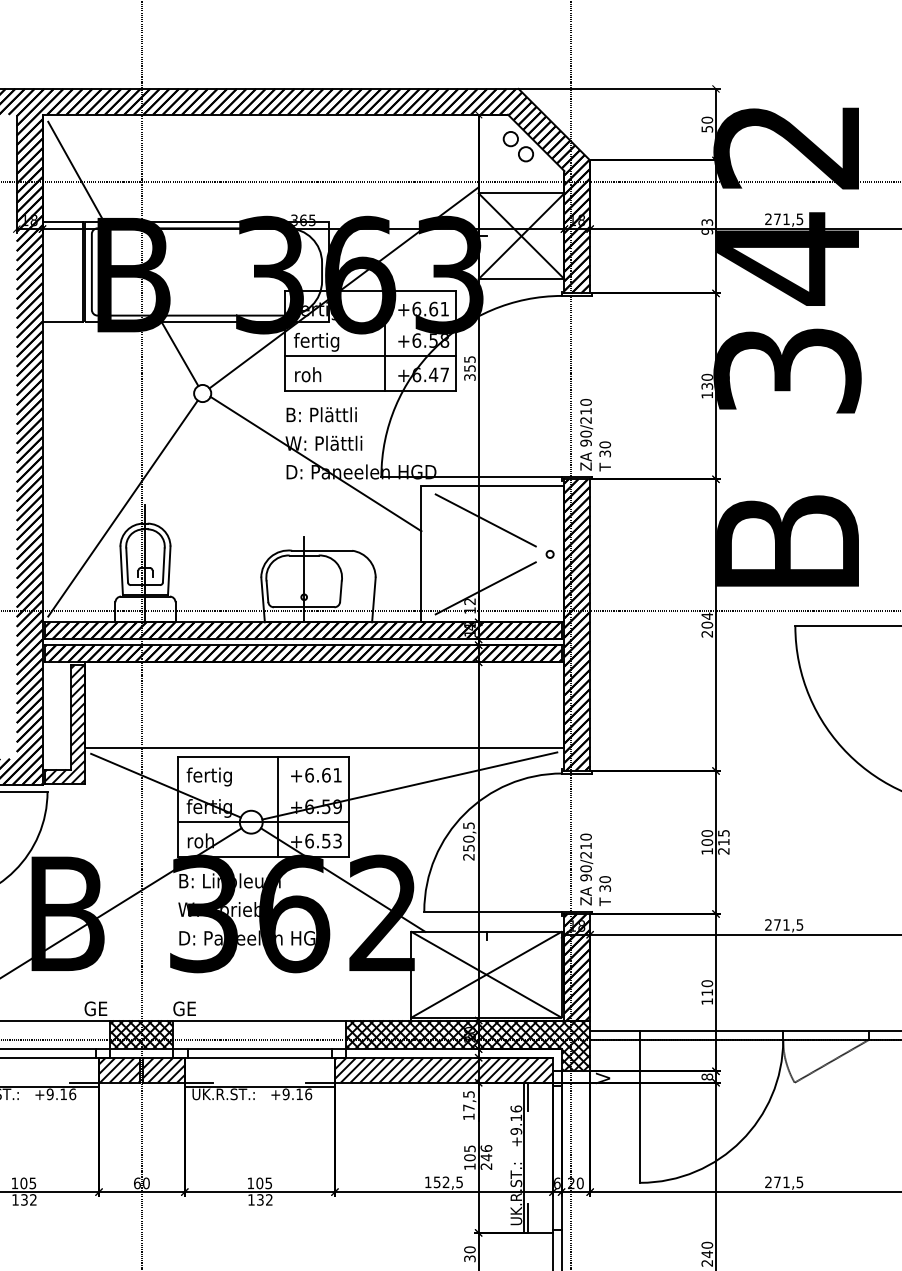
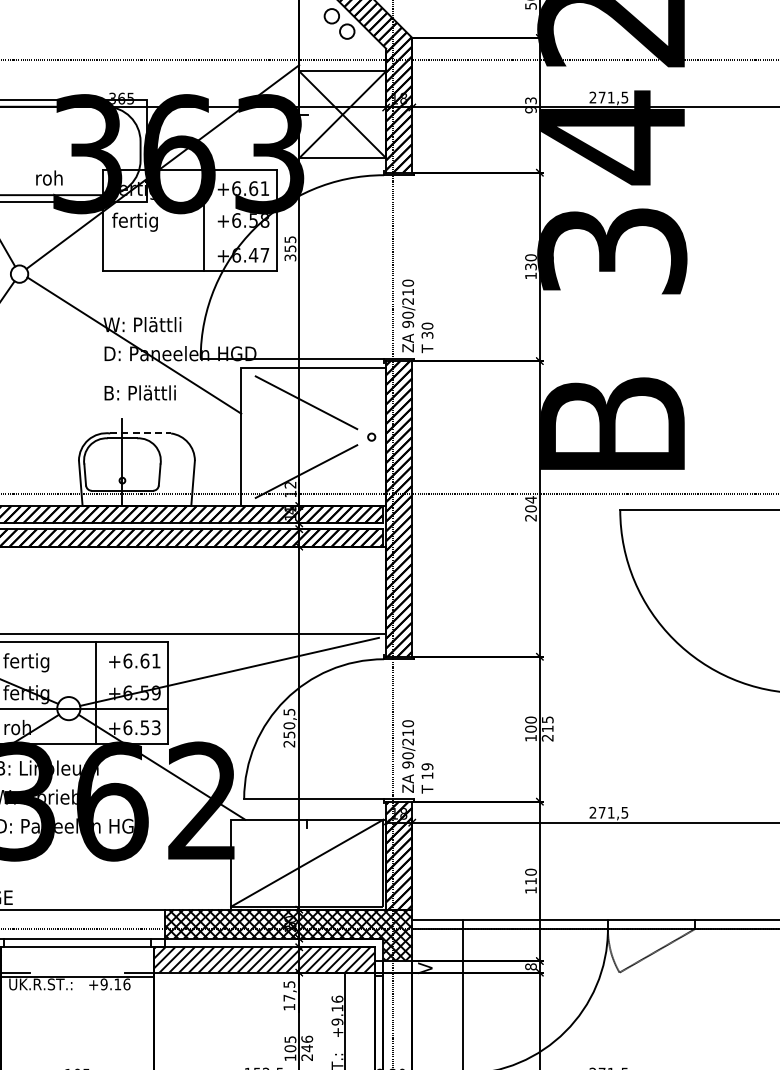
line: (370, 356) -> (189, 236), removed
text: (308, 374) -> (49, 177), moved
text: (321, 414) -> (139, 392), moved
line: (322, 550) -> (141, 433), solid -> dashed
text: (605, 883) -> (427, 770), 30 -> 19
line: (486, 974) -> (307, 862), removed
line: (527, 1096) -> (348, 986), removed

